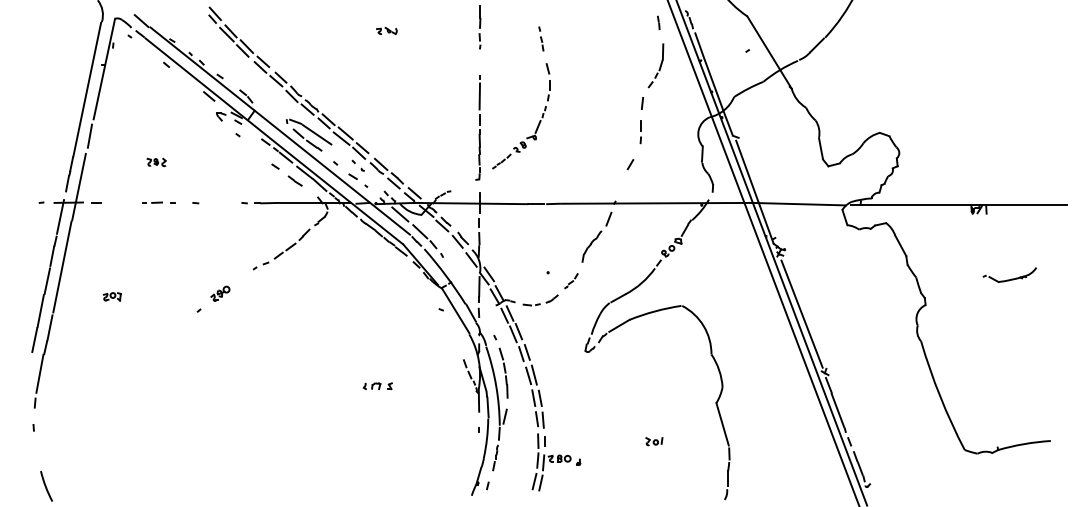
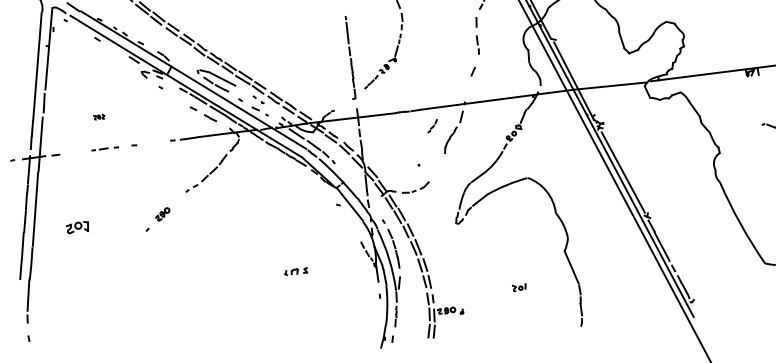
part: (156, 162) -> (99, 117), size x0.7
part: (571, 281) -> (432, 126), moved
part: (112, 296) -> (77, 227), size x1.6

